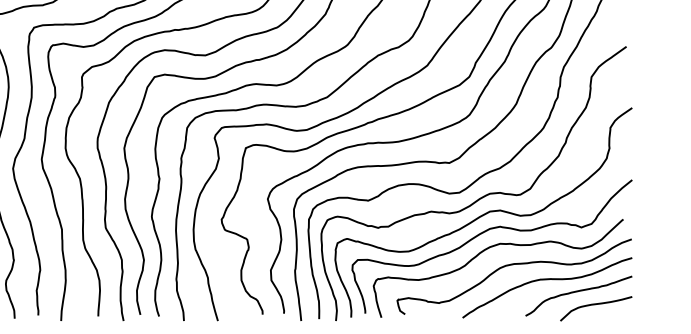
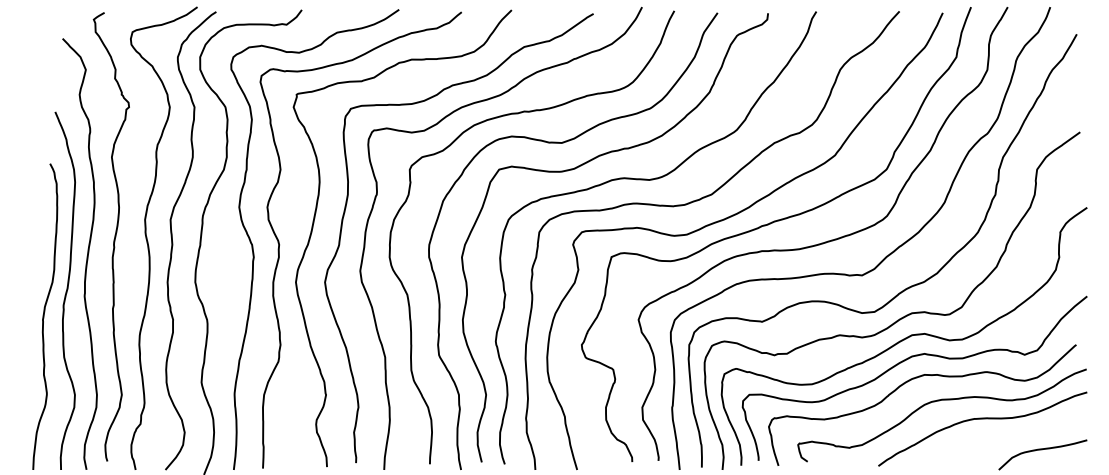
curve: (578, 292) -> (1020, 434), removed

